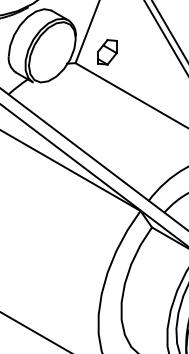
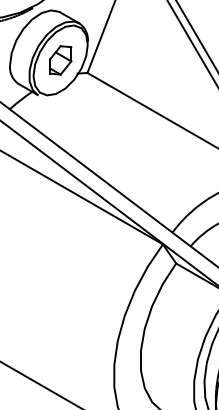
part: (107, 52) -> (60, 60), moved

